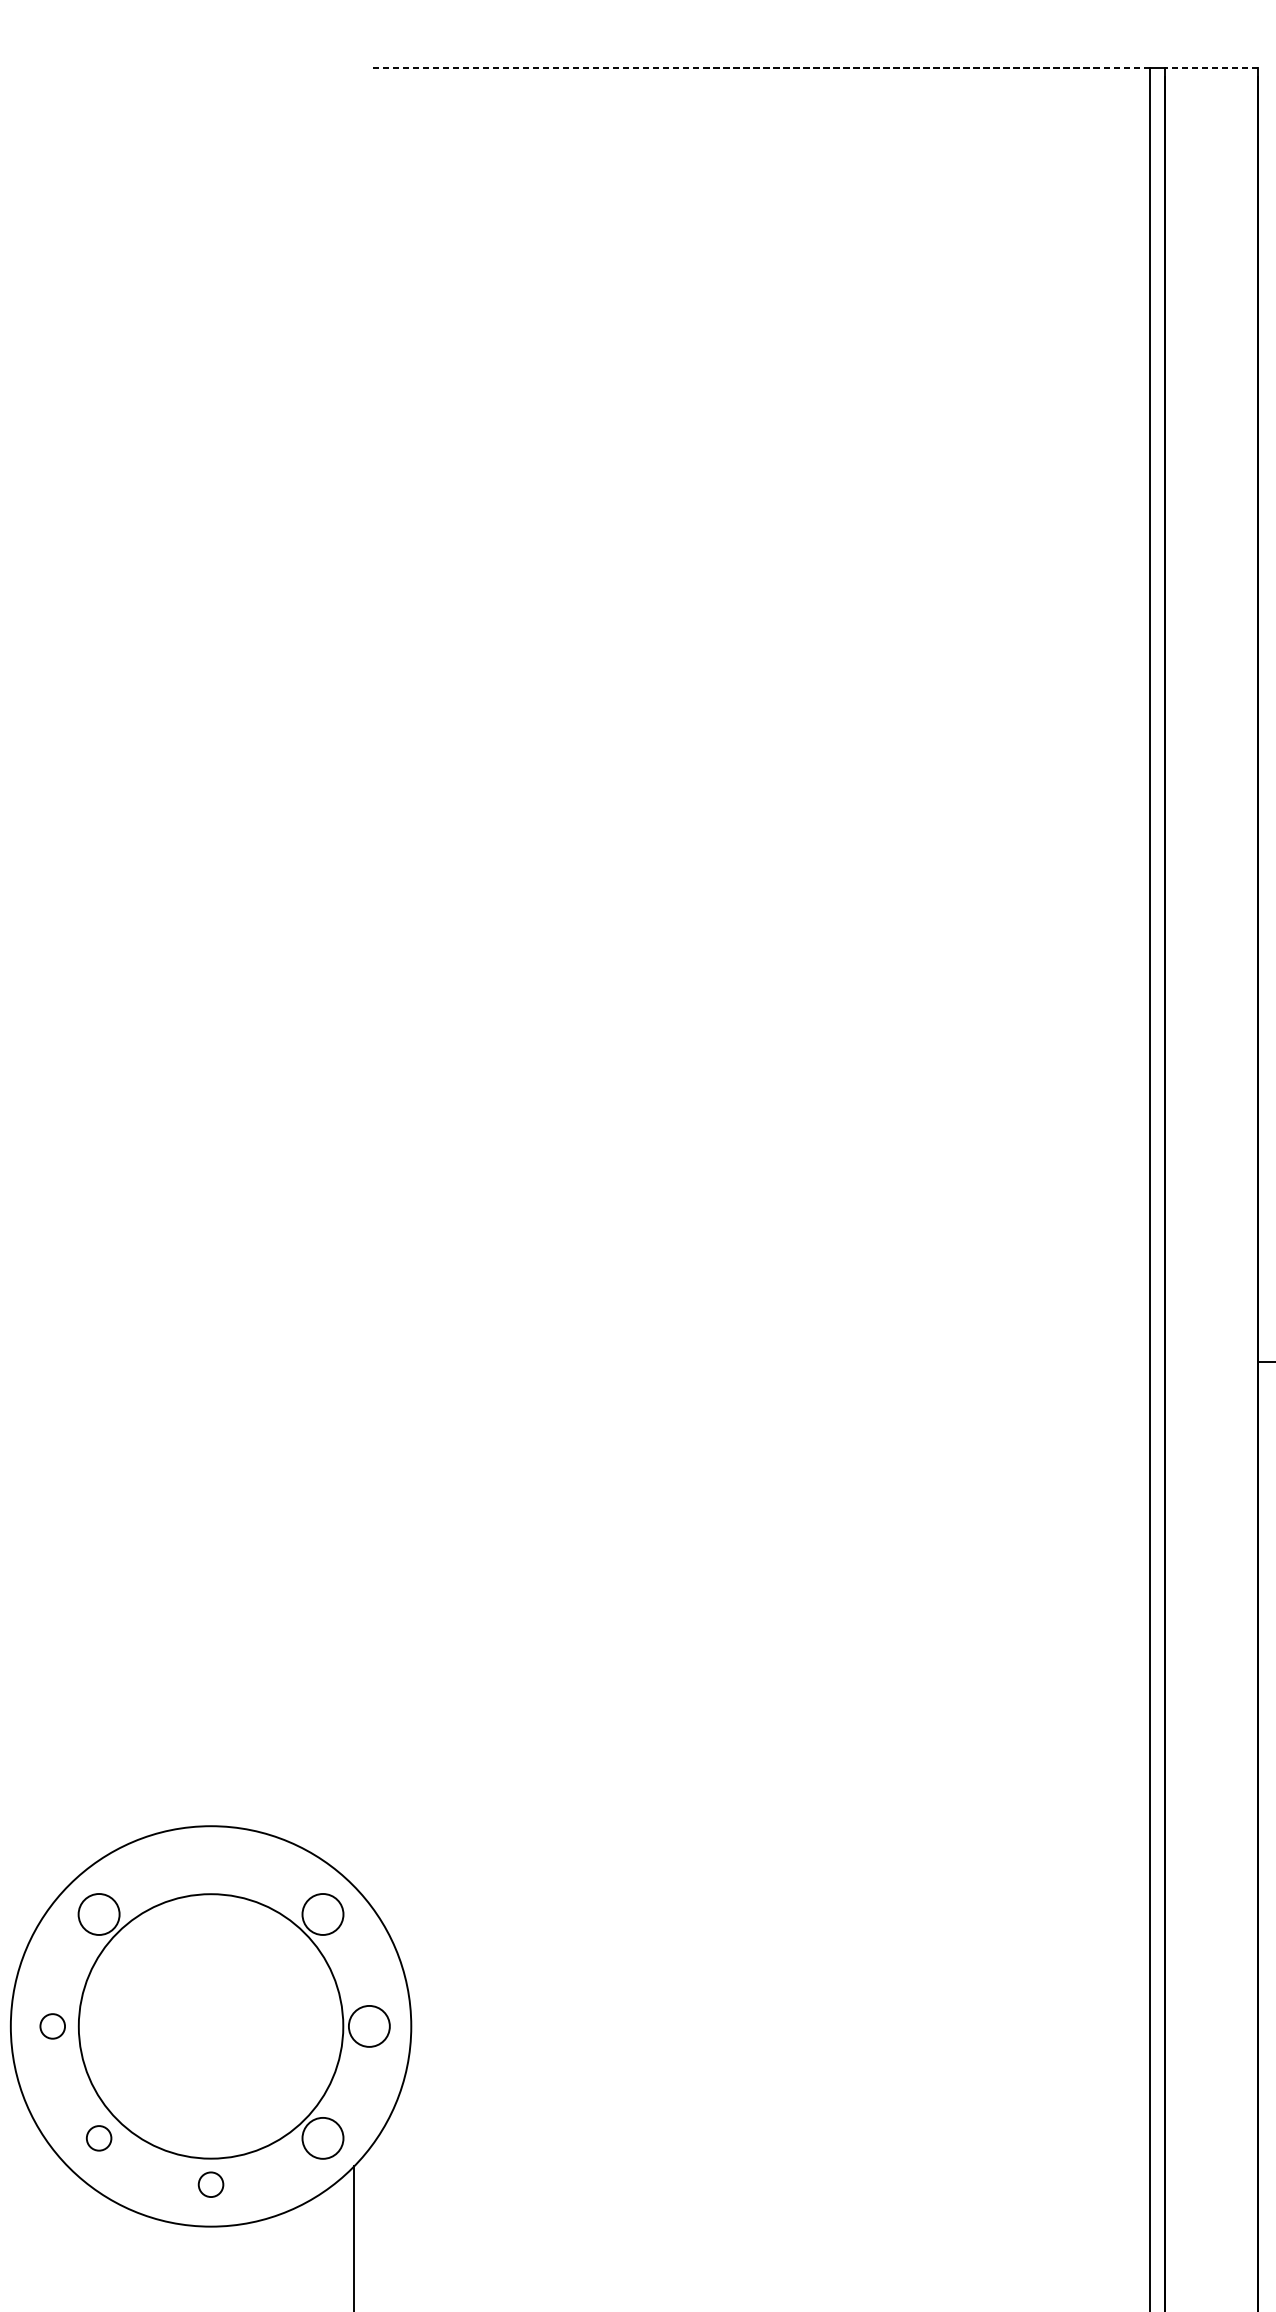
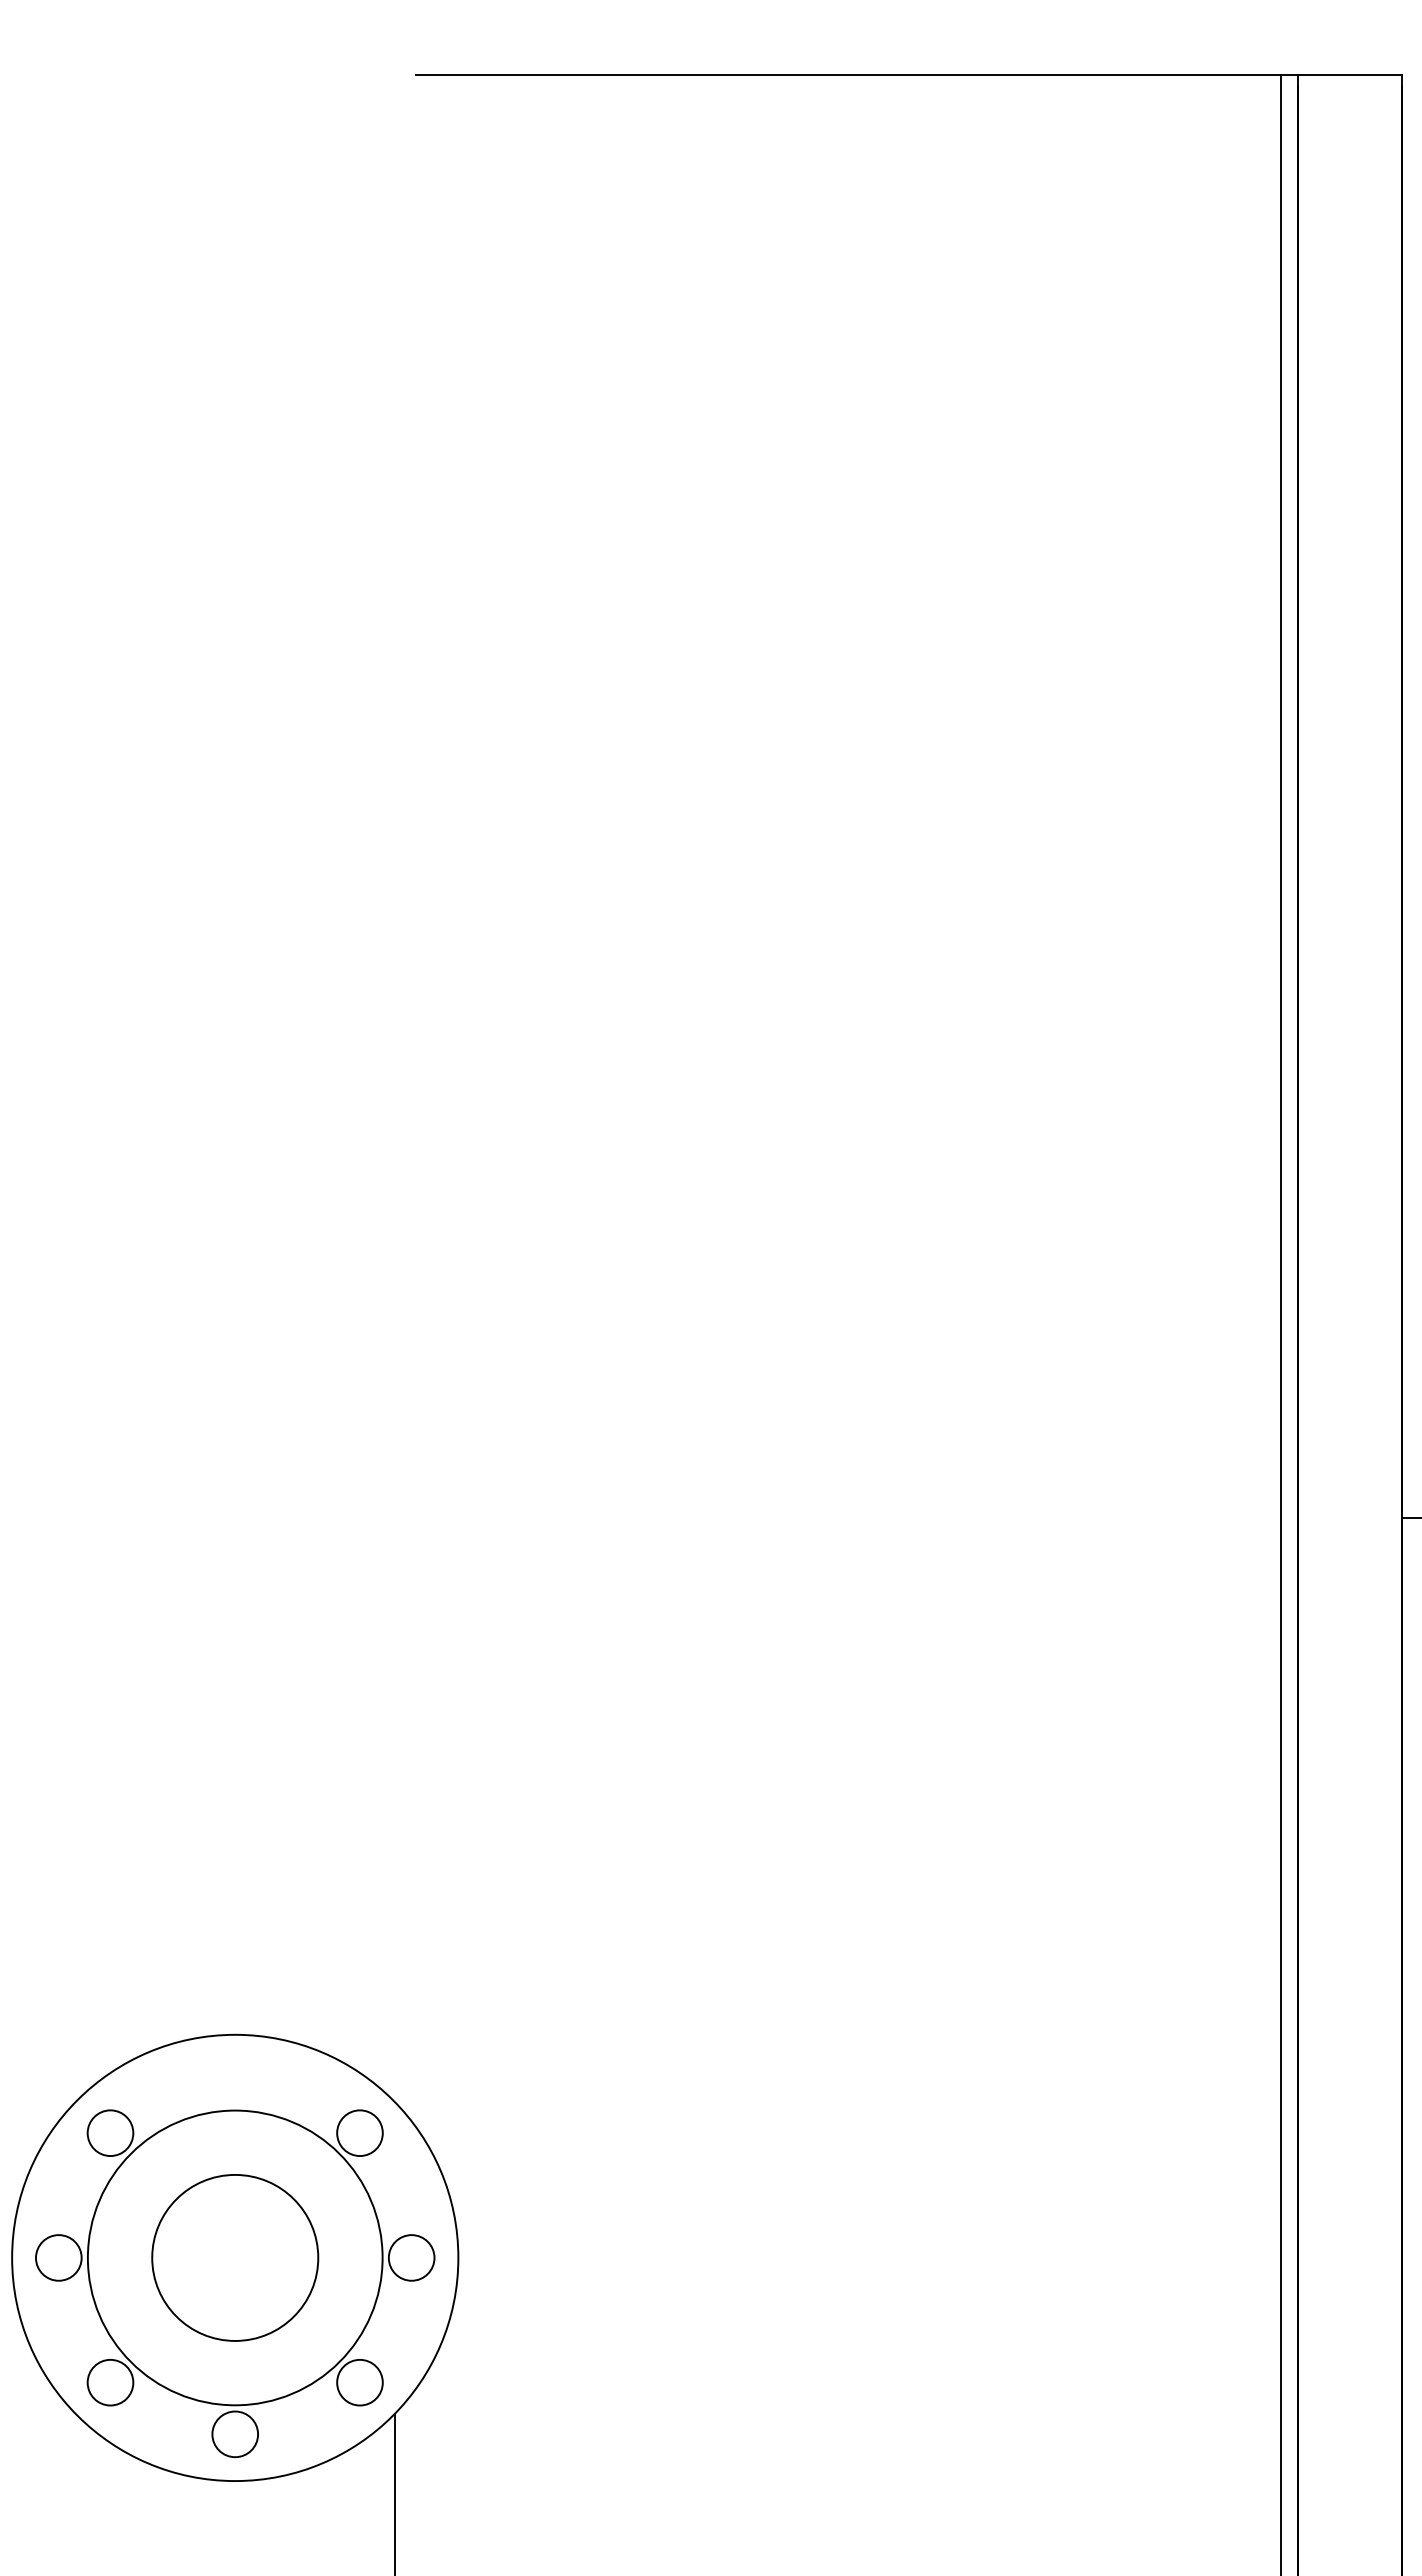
line: (761, 67) -> (848, 75), dashed -> solid
line: (1210, 67) -> (1349, 75), dashed -> solid
circle: (52, 2026) -> (58, 2257), size x1.67
circle: (211, 2026) -> (235, 2257), added
circle: (99, 2138) -> (110, 2382), size x1.67
circle: (211, 2184) -> (235, 2434), size x1.67

